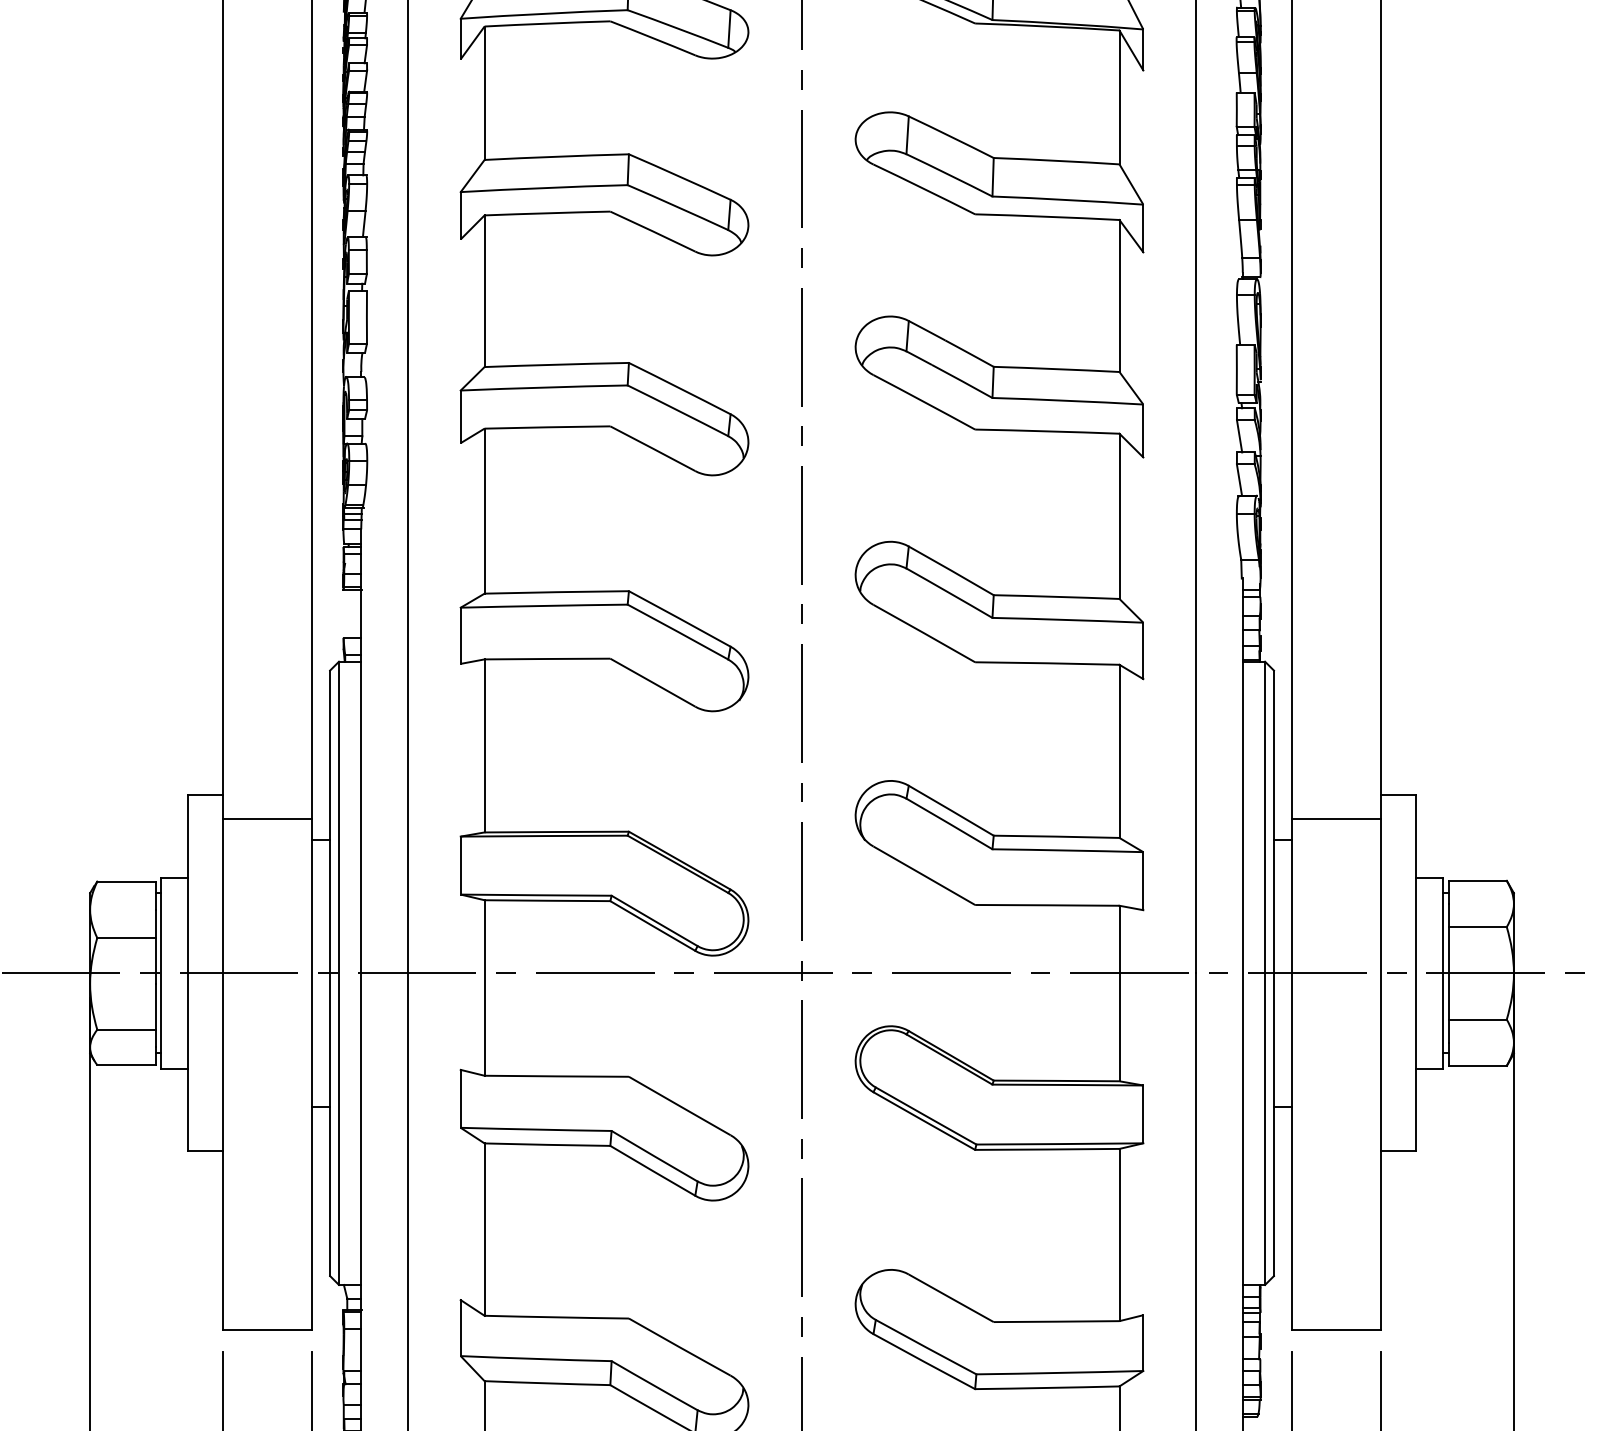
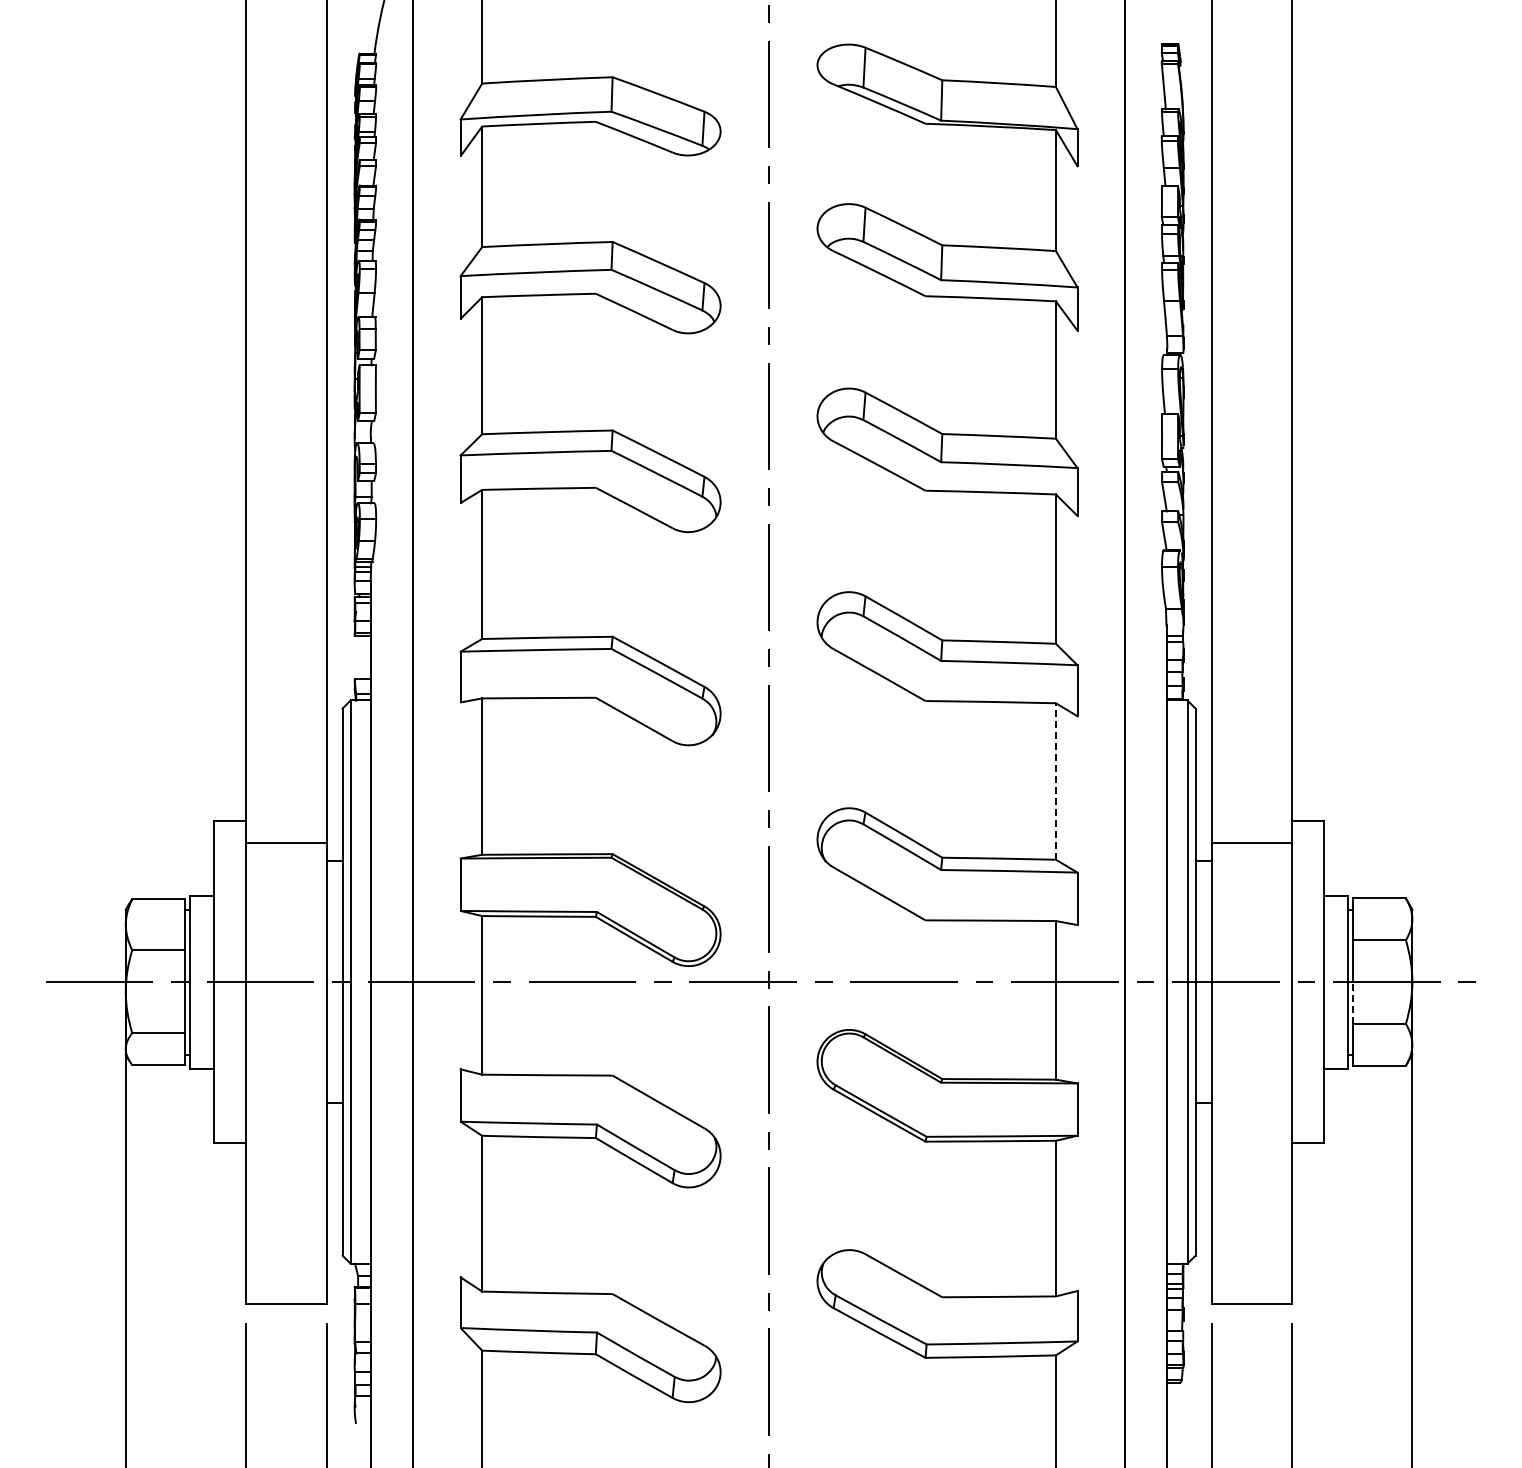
line: (1119, 751) -> (1055, 781), solid -> dashed
line: (1448, 996) -> (1353, 1003), solid -> dashed

